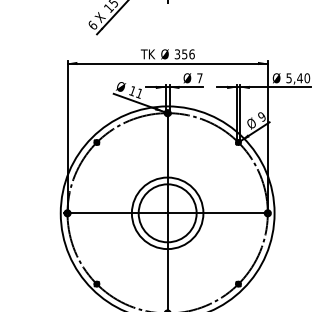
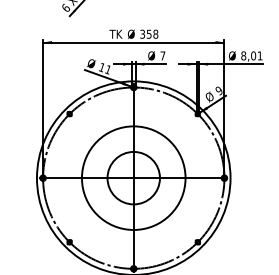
text: (191, 54) -> (155, 34), 356 -> 358
text: (298, 78) -> (252, 56), 5,40 -> 8,01
circle: (167, 213) -> (133, 178), size x1.6

